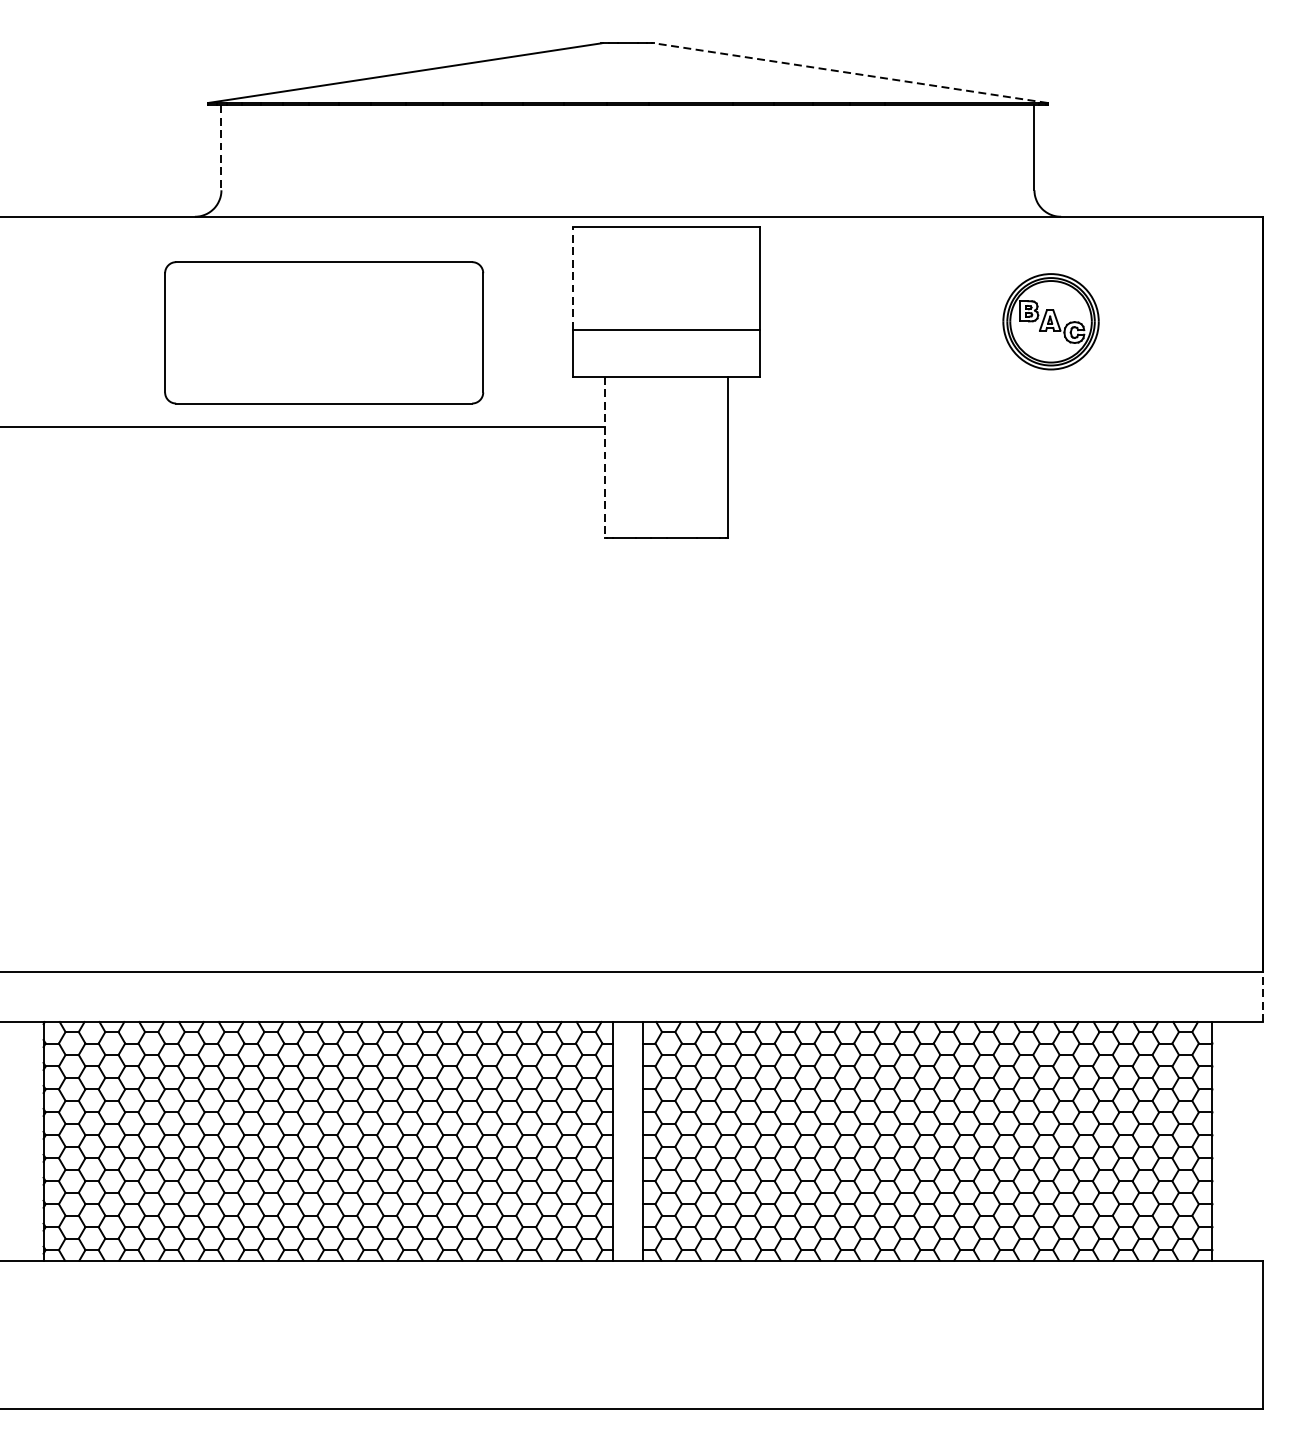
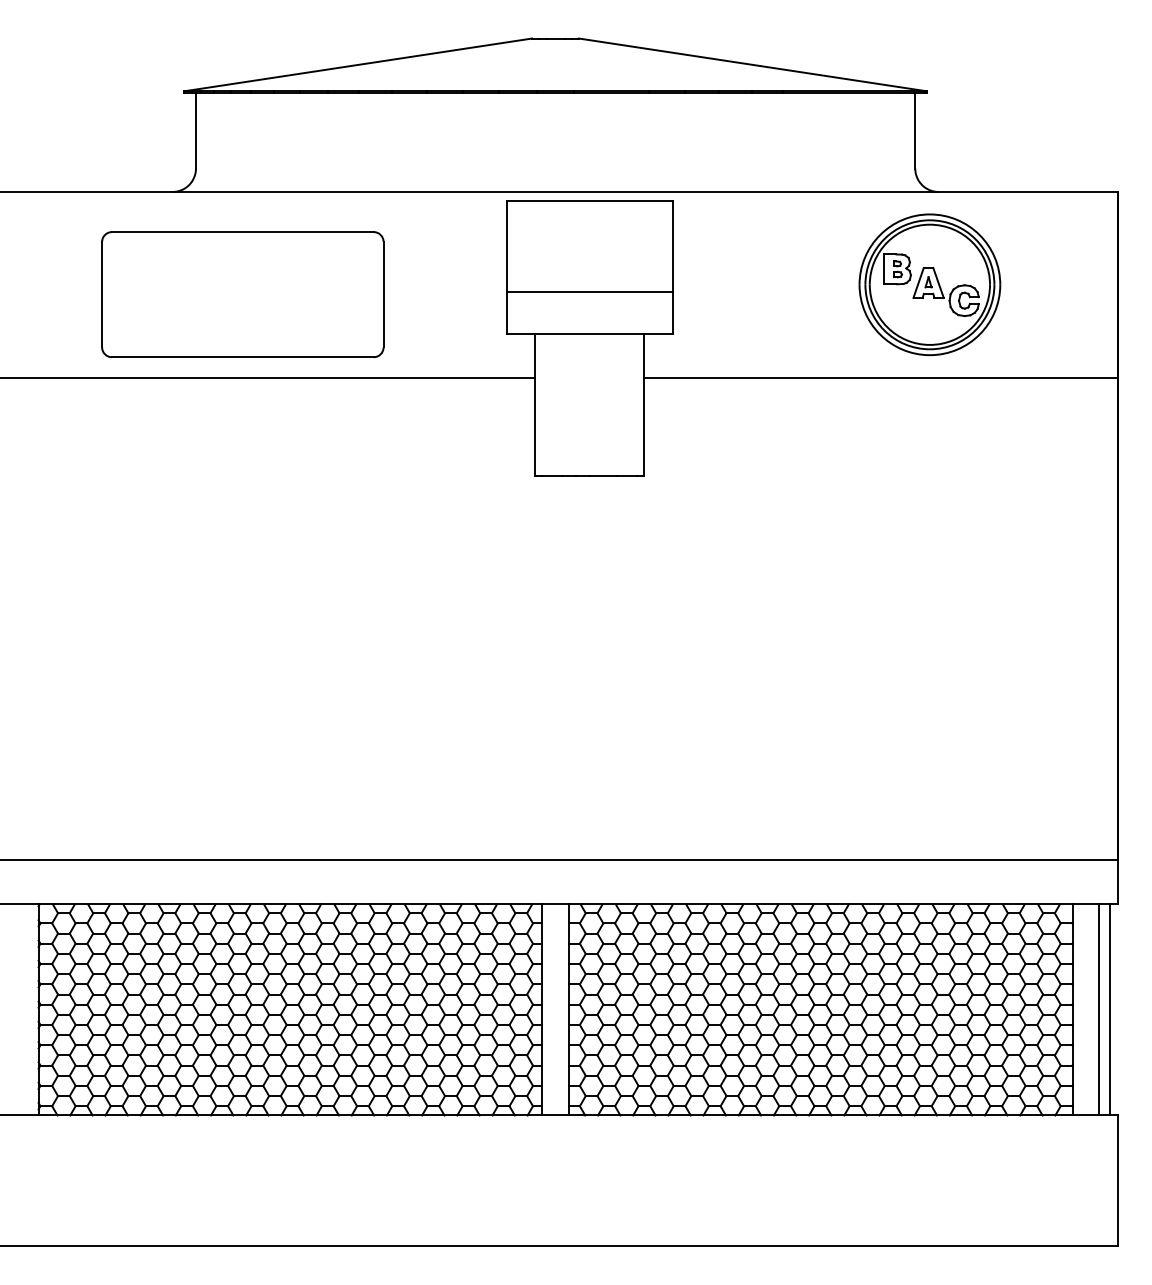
line: (850, 72) -> (752, 64), dashed -> solid
line: (220, 147) -> (195, 130), dashed -> solid
line: (572, 278) -> (506, 246), dashed -> solid
part: (1050, 321) -> (929, 284), size x1.67
part: (323, 332) -> (242, 294), moved
line: (995, 426) -> (880, 377), added
line: (605, 458) -> (535, 405), dashed -> solid
line: (1263, 997) -> (1117, 882), dashed -> solid
line: (1241, 1140) -> (1098, 1009), added
line: (1254, 1140) -> (1109, 1009), added

